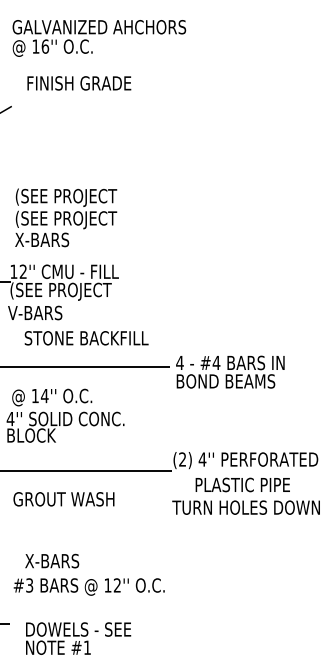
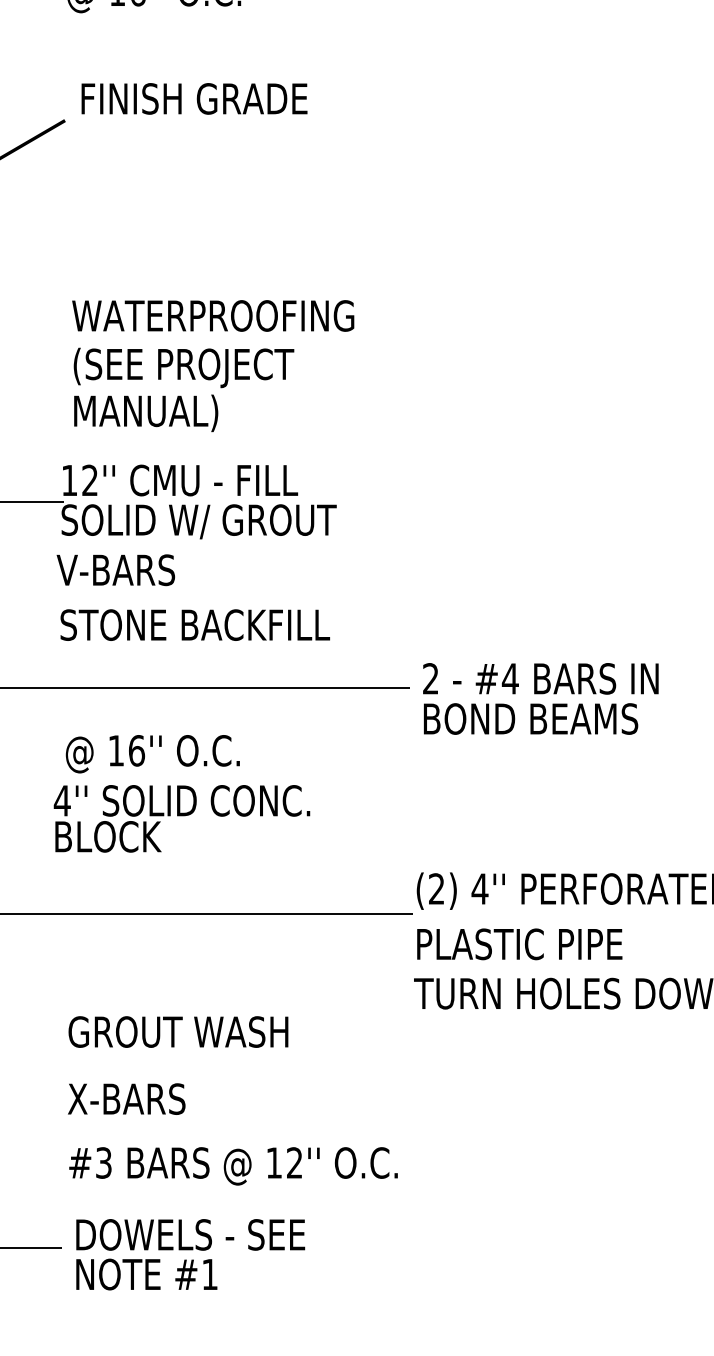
text: (79, 83) -> (194, 99), moved
text: (79, 197) -> (212, 318), (SEE PROJECT -> WATERPROOFING
text: (48, 240) -> (144, 412), X-BARS -> MANUAL)
text: (73, 291) -> (199, 523), (SEE PROJECT -> SOLID W/ GROUT
text: (86, 338) -> (194, 625), moved
text: (179, 362) -> (429, 677), 4 -> 2
text: (44, 395) -> (136, 749), 14'' -> 16''
text: (242, 484) -> (519, 943), moved
text: (63, 499) -> (177, 1032), moved
text: (52, 560) -> (127, 1097), moved
text: (78, 638) -> (190, 1254), moved

